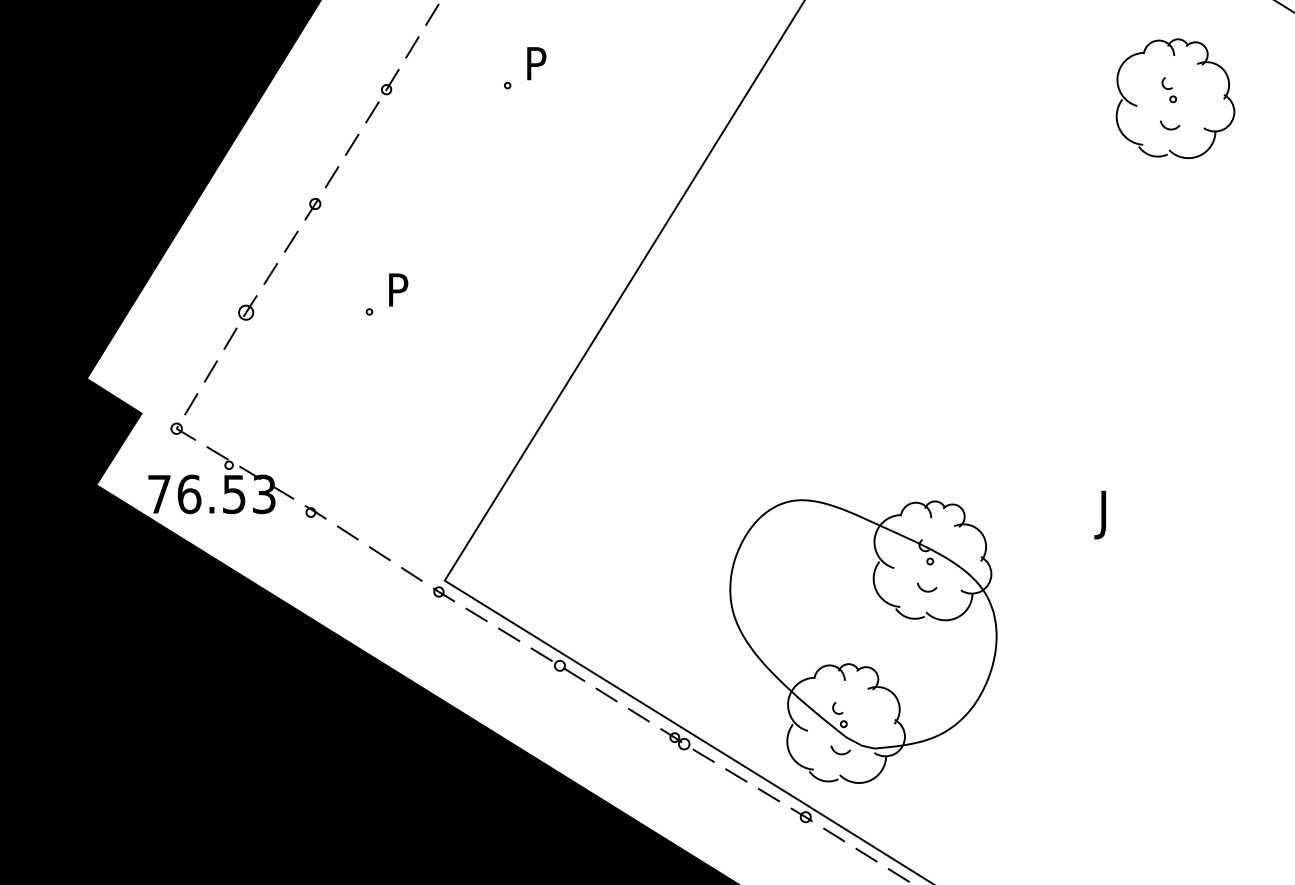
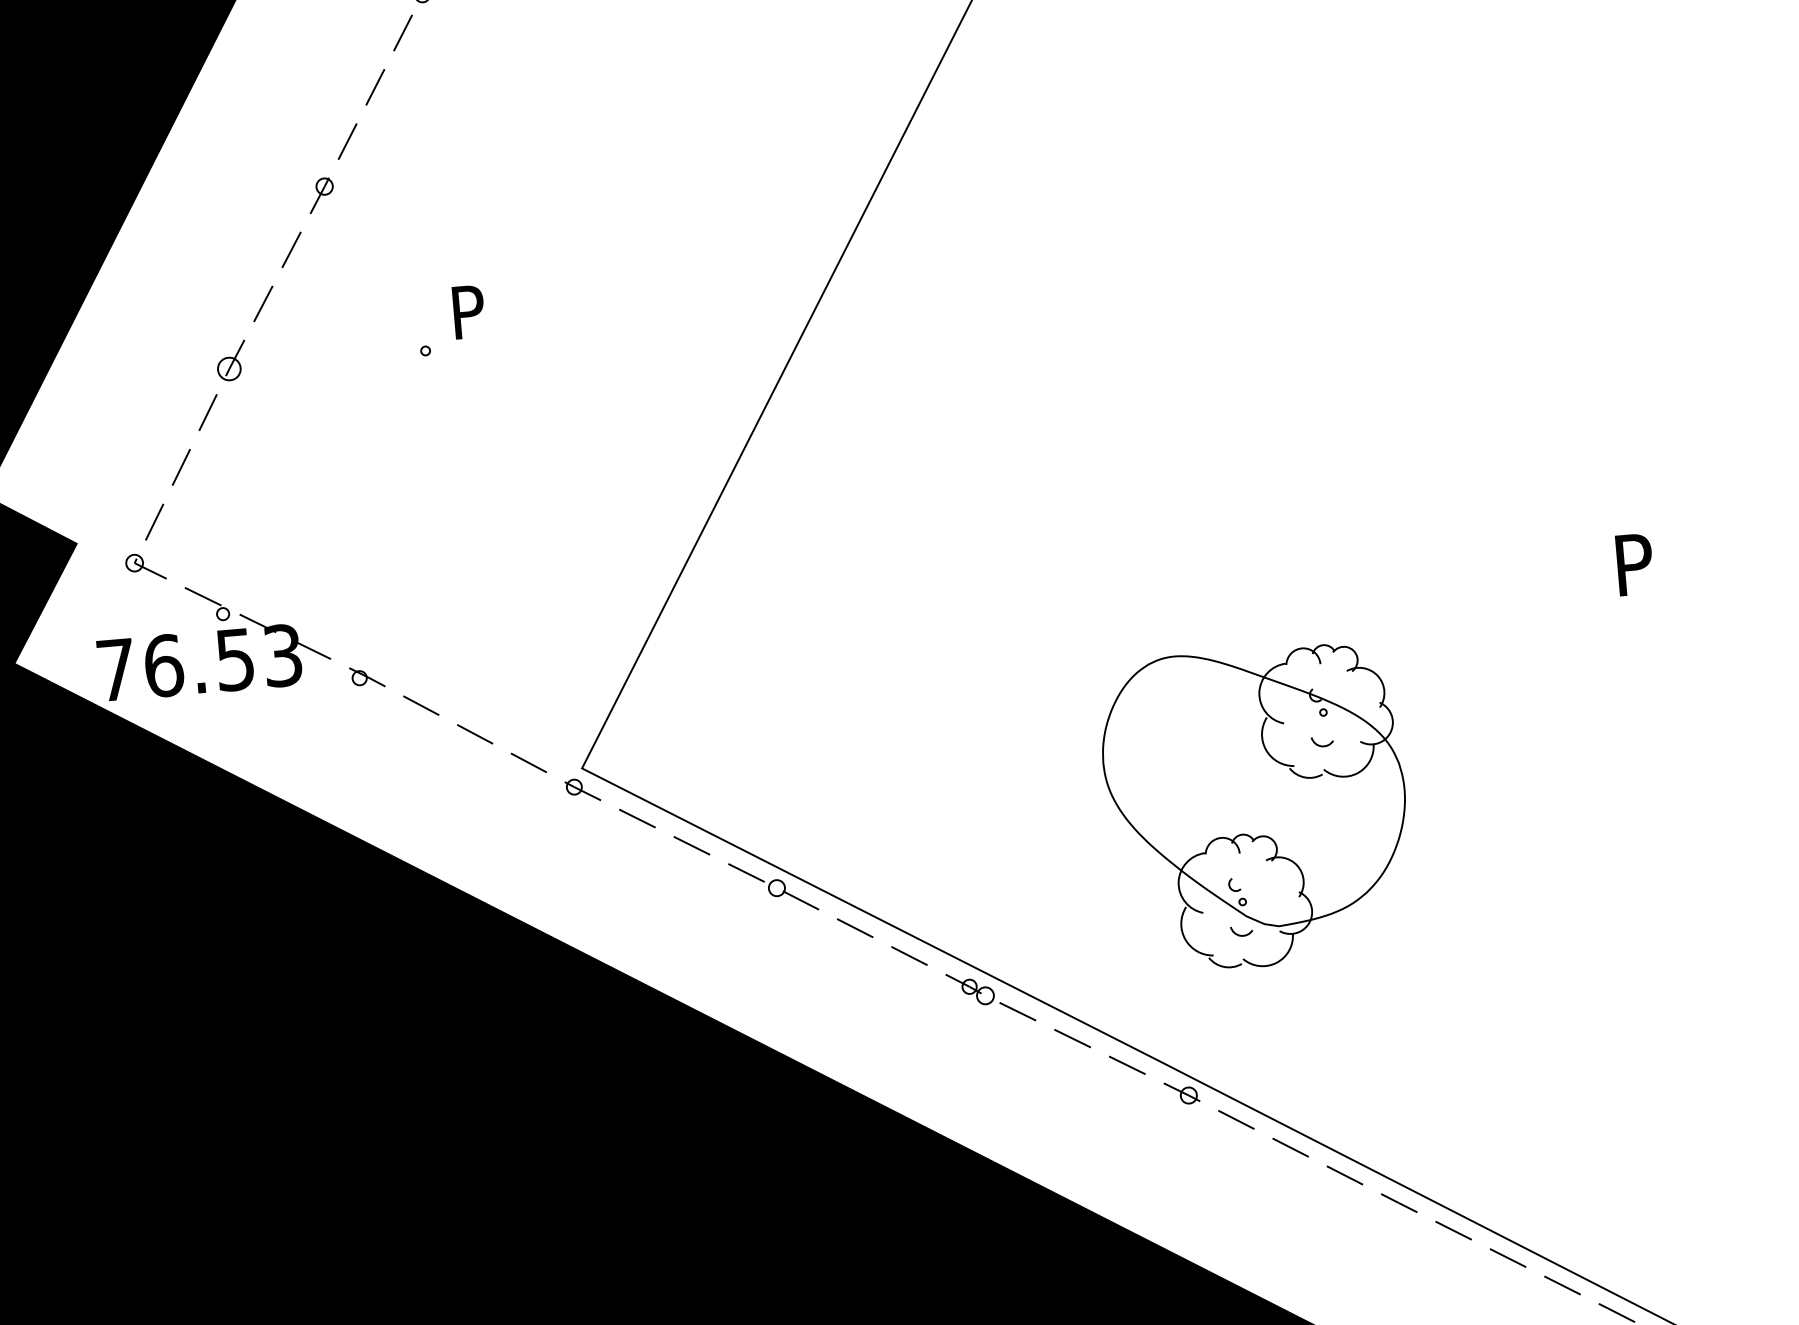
text: (1108, 514) -> (1629, 572), J -> P
part: (863, 641) -> (1256, 808), size x0.7

